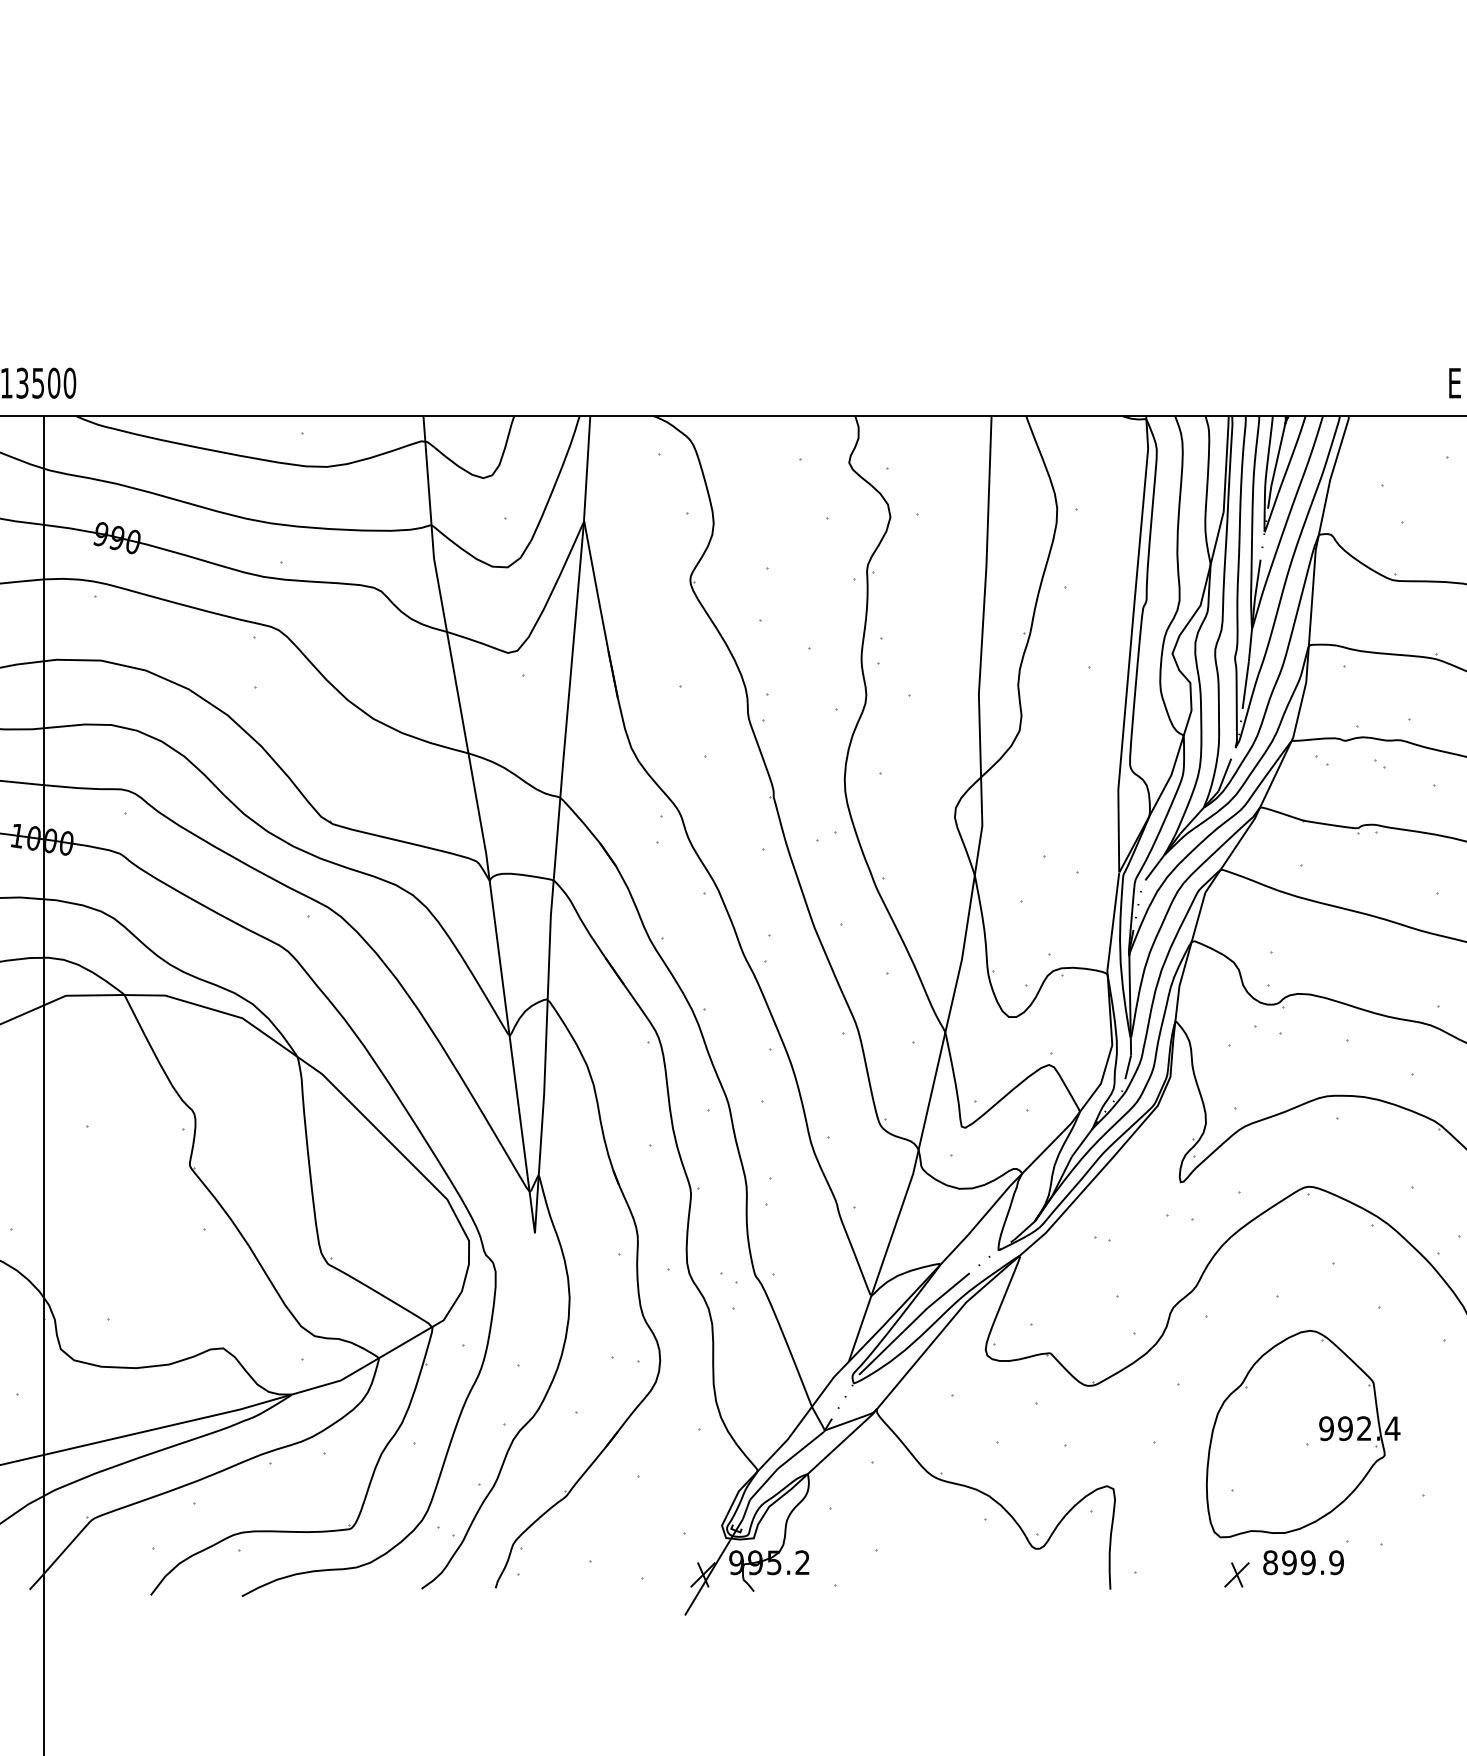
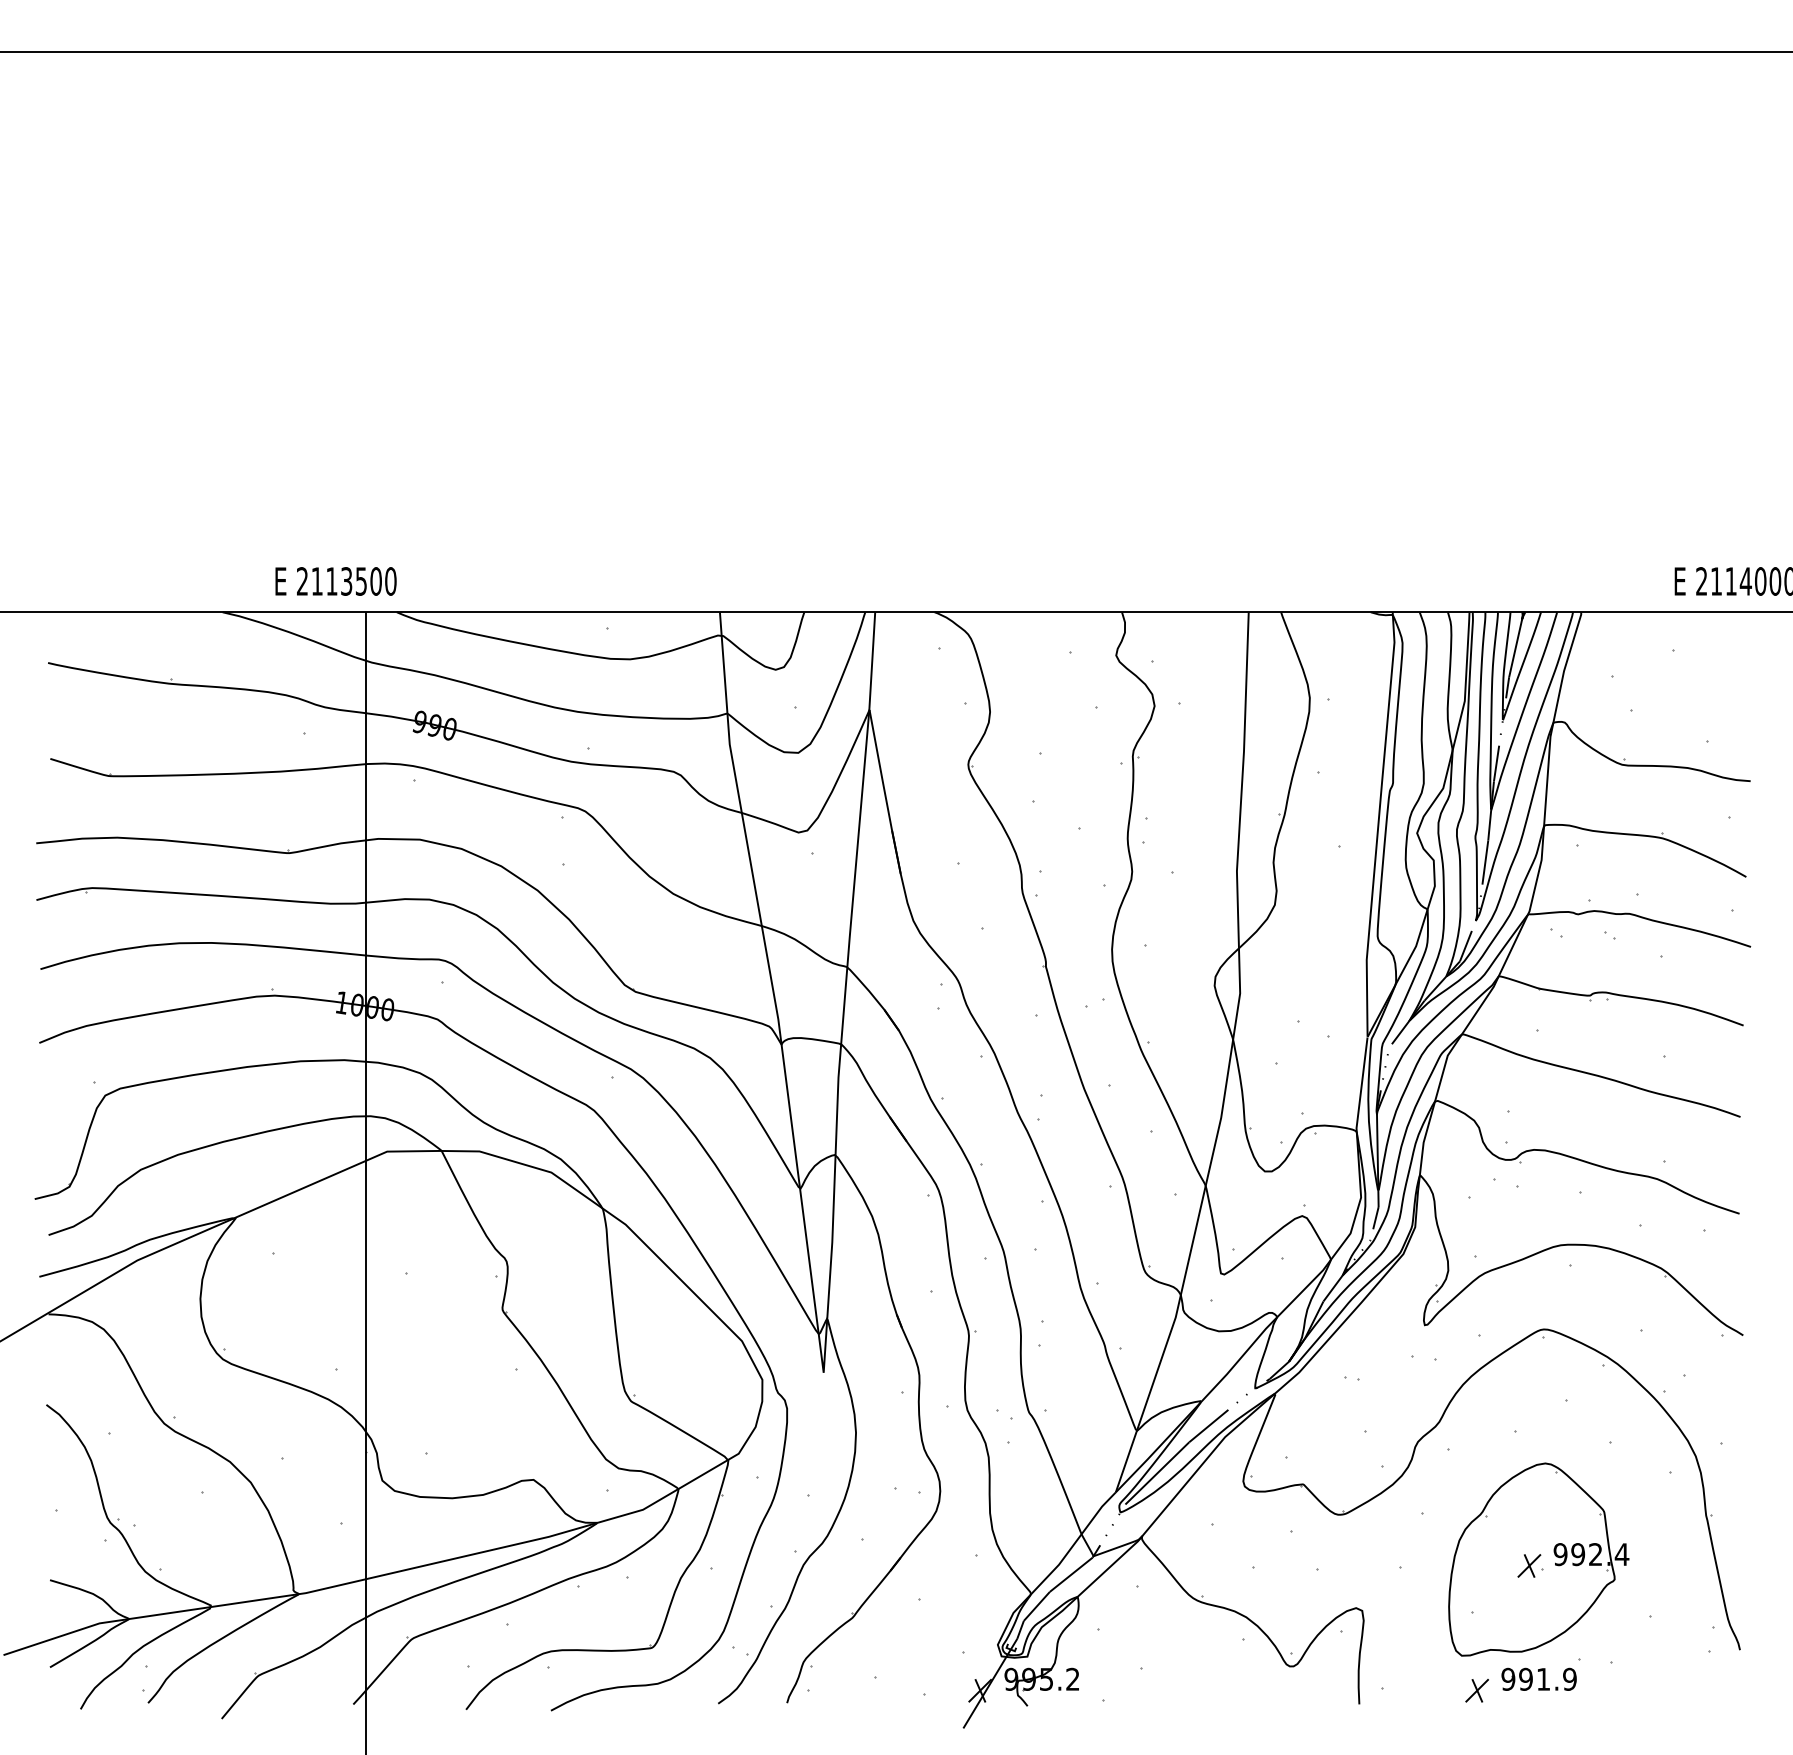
part: (1293, 1440) -> (1529, 1565), added
text: (1288, 1561) -> (1525, 1678), 899.9 -> 991.9

